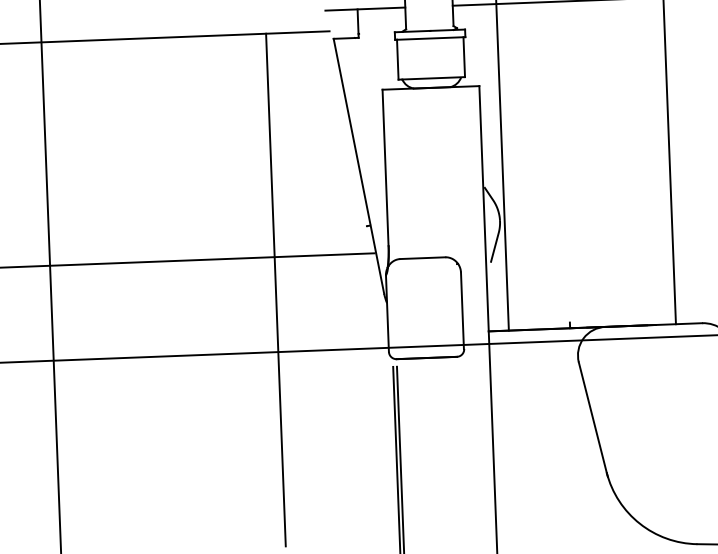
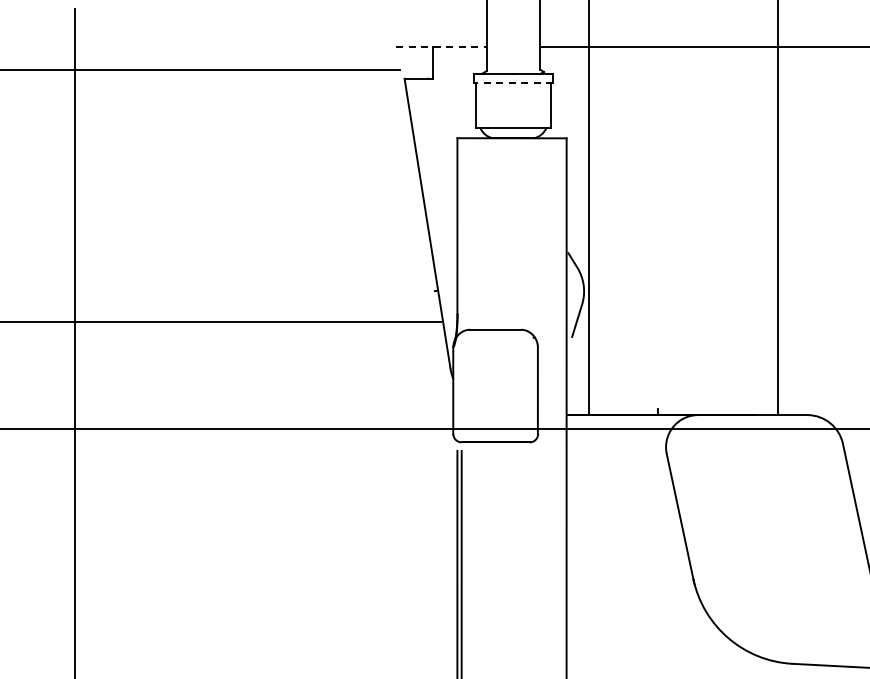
line: (366, 8) -> (442, 46), solid -> dashed
line: (431, 38) -> (514, 82), solid -> dashed
line: (275, 290) -> (328, 359), removed

